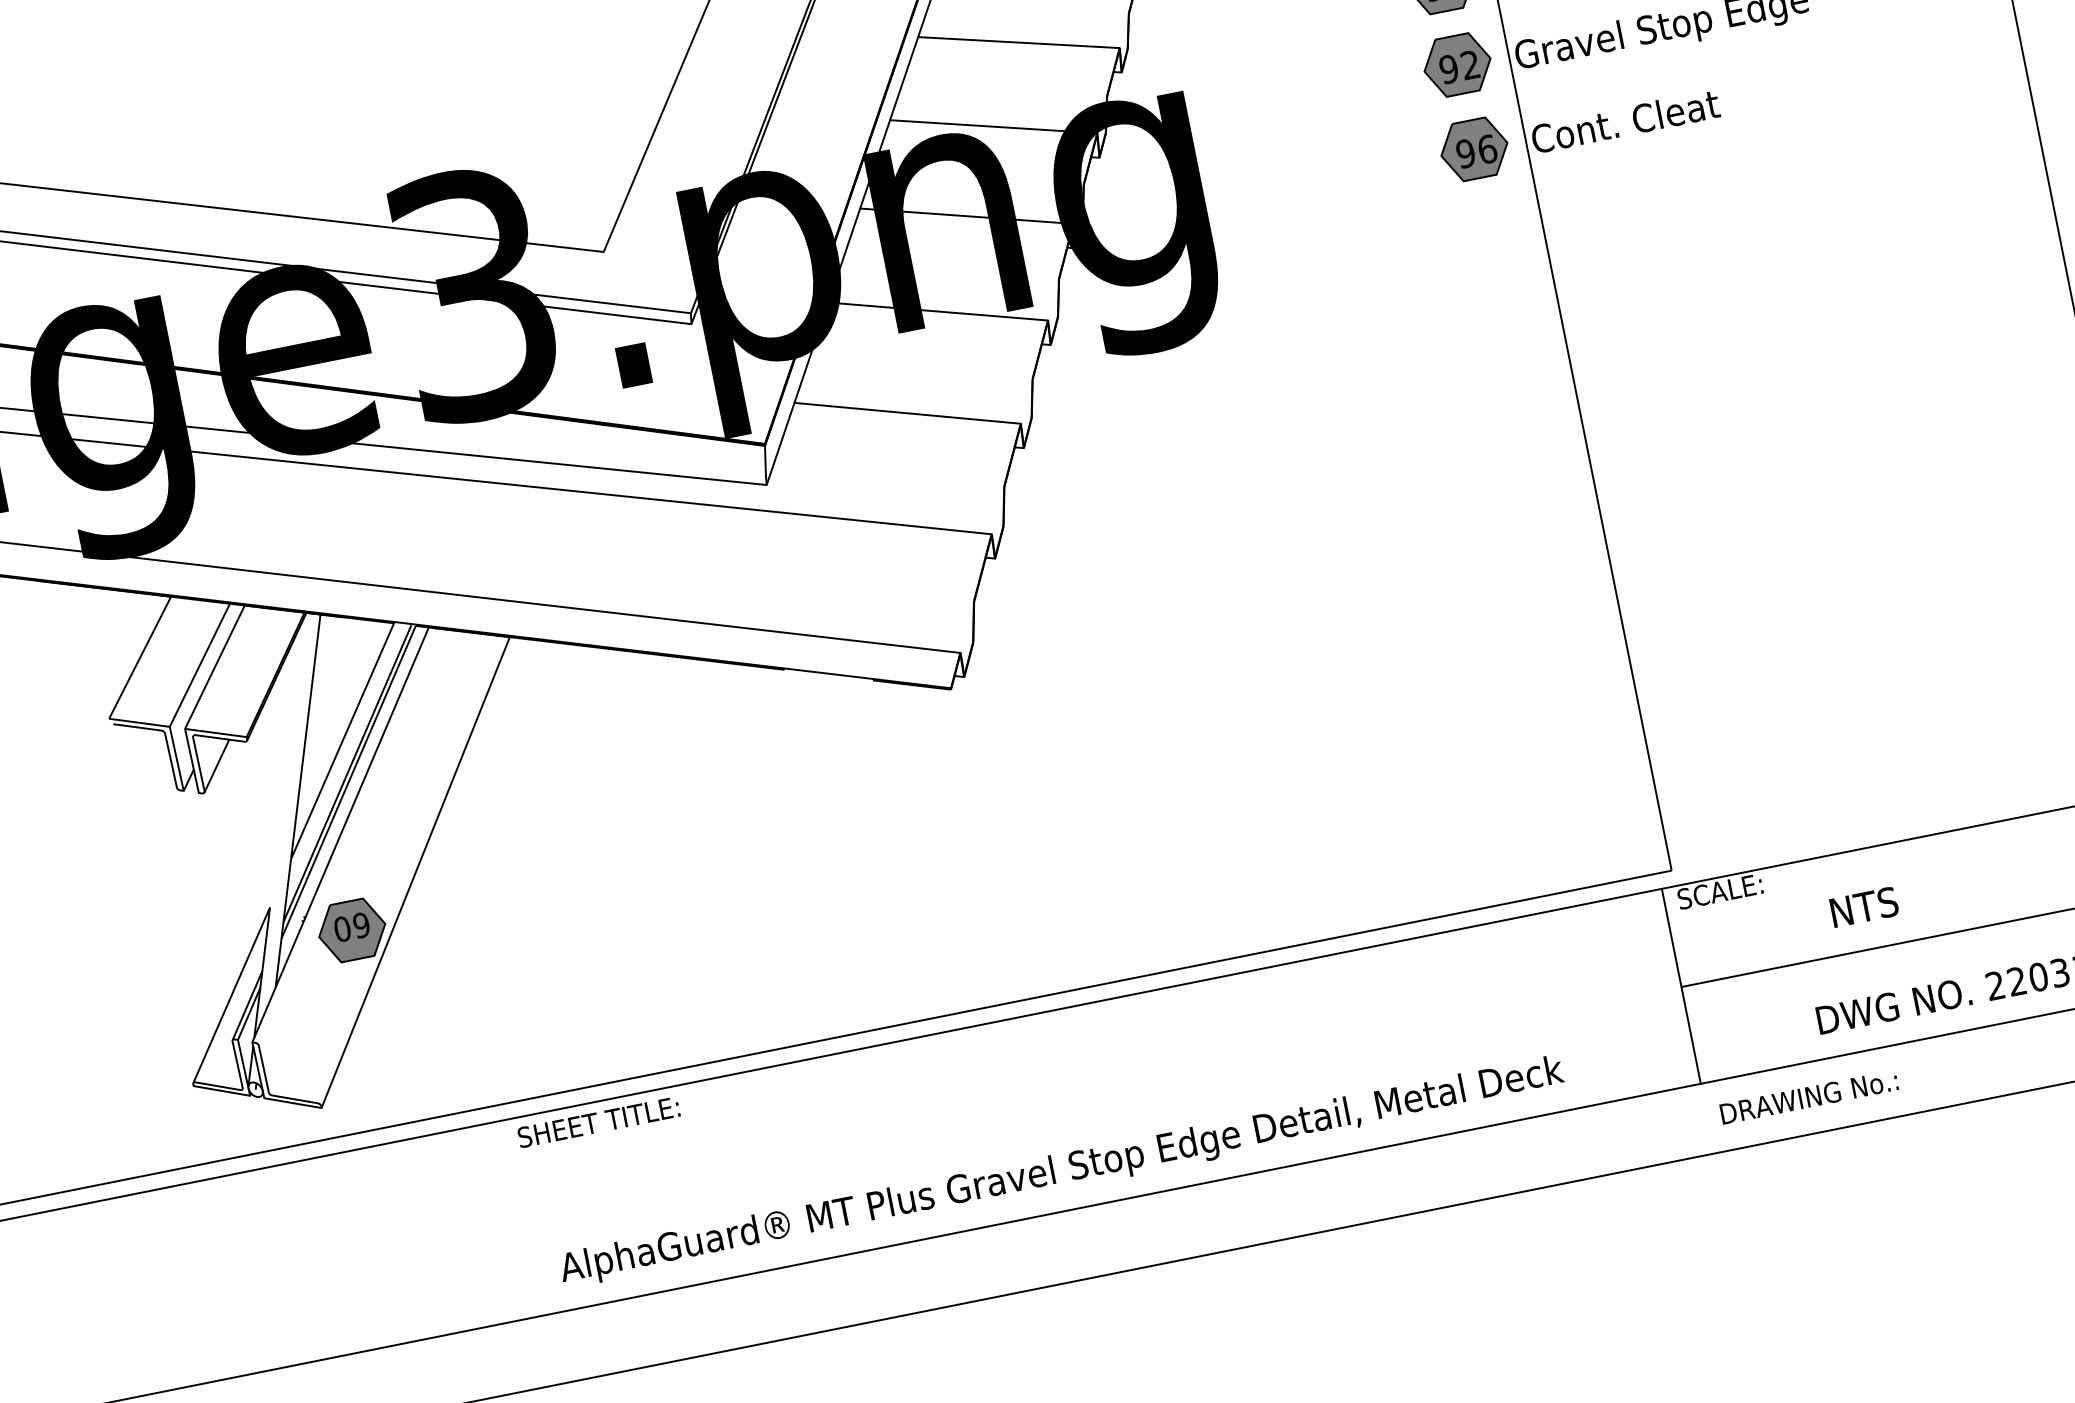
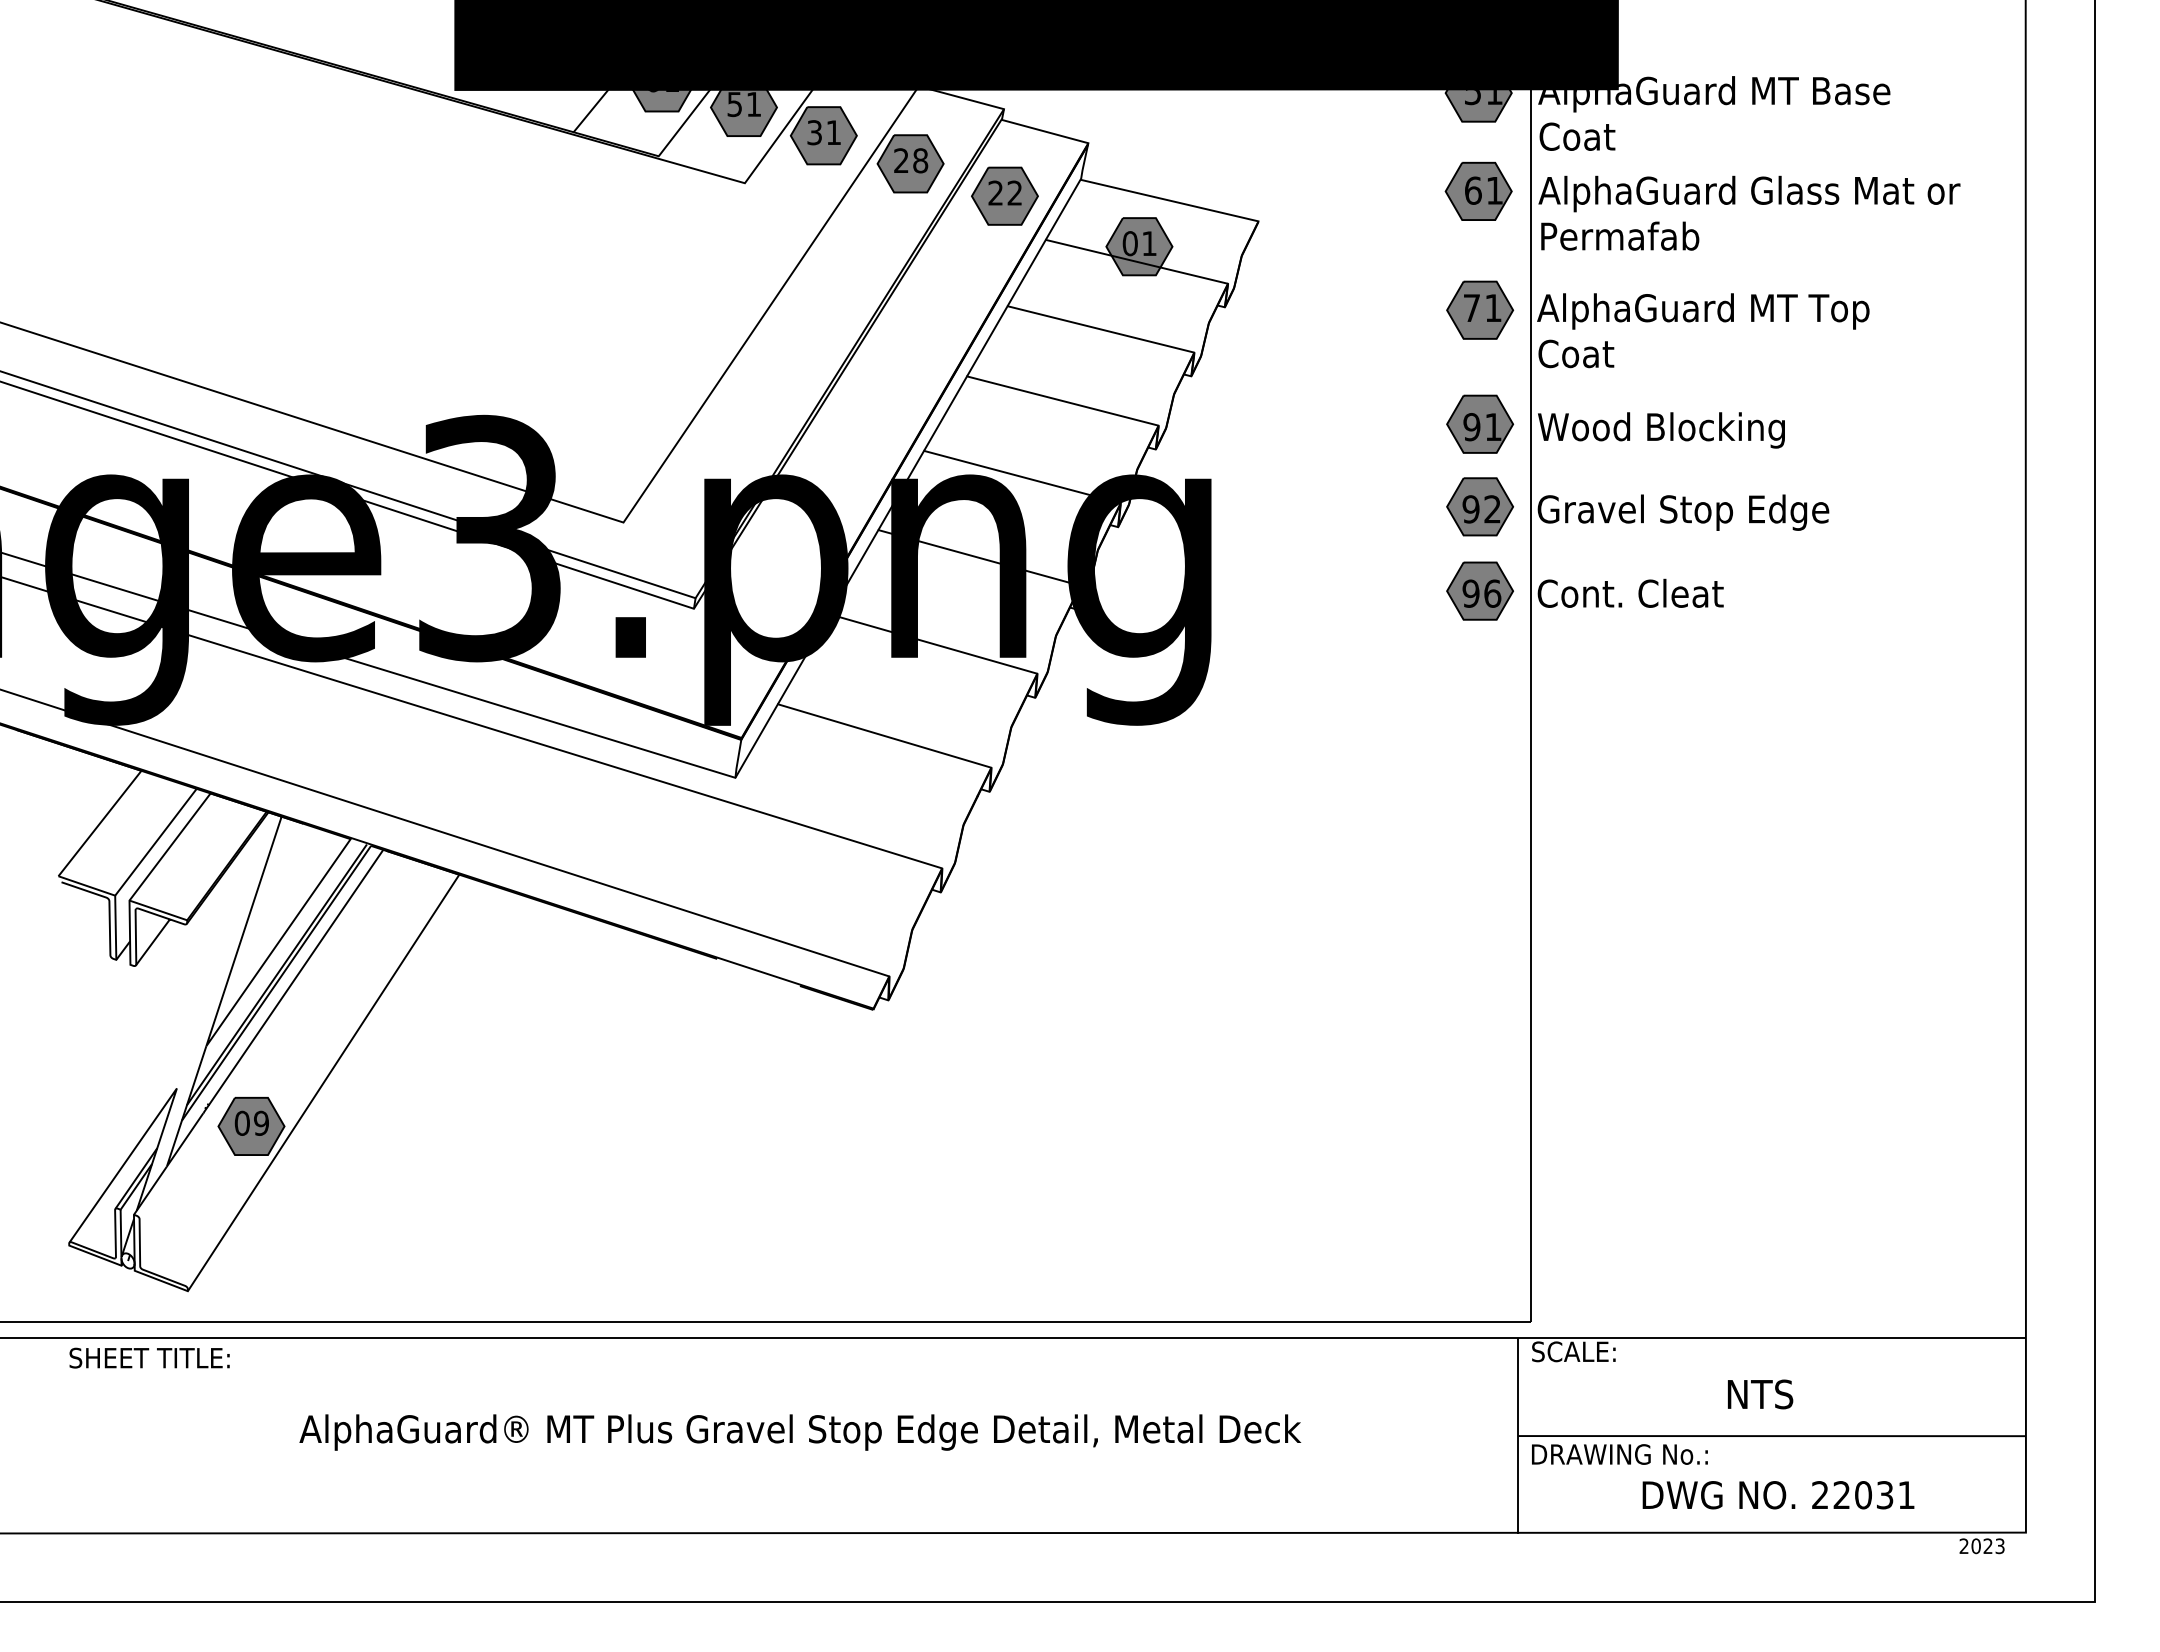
text: (1864, 907) -> (1760, 1394), moved
text: (1808, 1097) -> (1619, 1454), moved
text: (598, 1121) -> (149, 1357), moved
text: (1062, 1171) -> (800, 1432), moved

